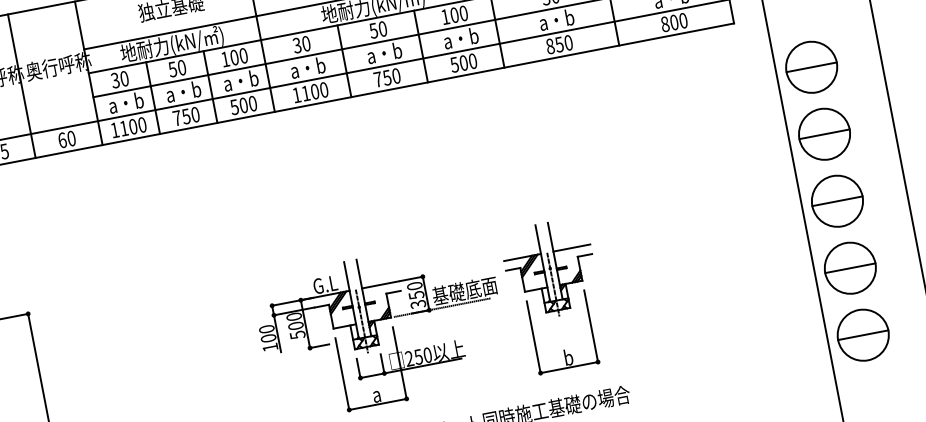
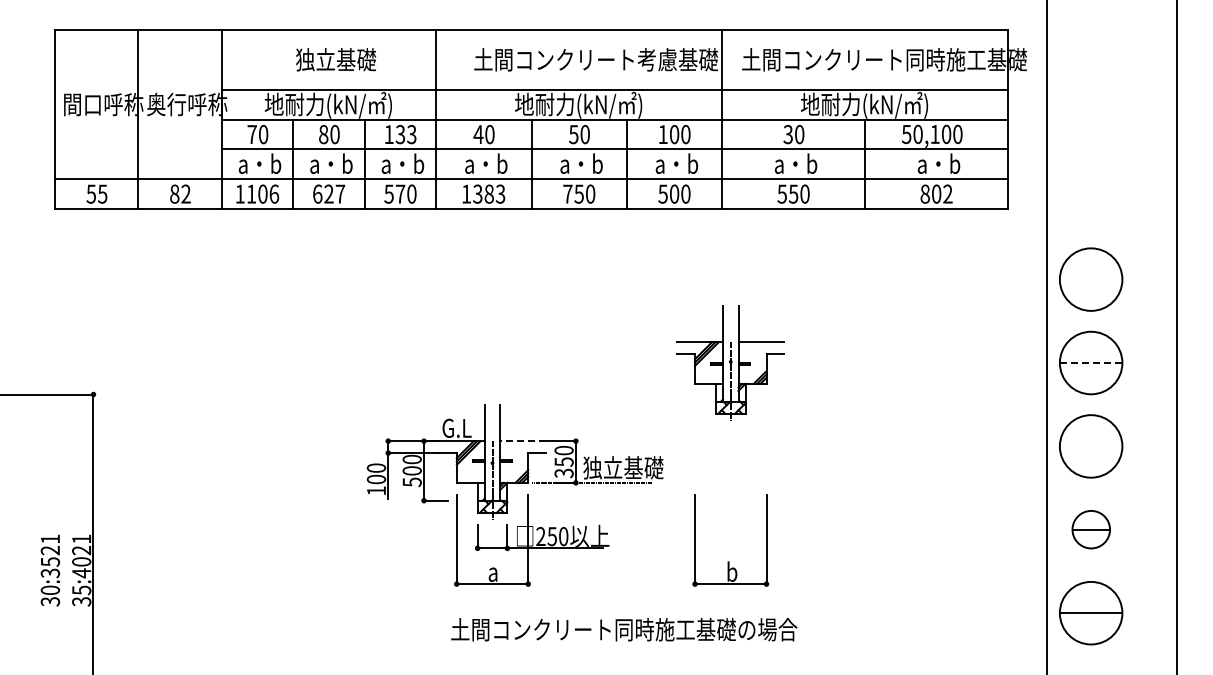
text: (682, 20) -> (947, 193), 800 -> 802
text: (297, 45) -> (478, 134), 30 -> 40
text: (549, 46) -> (781, 193), 850 -> 550
text: (238, 56) -> (405, 134), 100 -> 133
line: (811, 67) -> (1090, 279), removed
text: (172, 69) -> (323, 134), 50 -> 80
text: (114, 80) -> (251, 134), 30 -> 70
text: (315, 91) -> (489, 193), 1100 -> 1383
text: (243, 104) -> (400, 193), 500 -> 570
text: (186, 115) -> (329, 193), 750 -> 627
text: (142, 124) -> (274, 193), 1100 -> 1106
line: (824, 134) -> (1091, 363), solid -> dashed
text: (66, 138) -> (180, 193), 60 -> 82
line: (836, 201) -> (1090, 446), removed
part: (850, 267) -> (1091, 529), size x0.6
part: (550, 269) -> (730, 362), moved
line: (380, 285) -> (523, 441), solid -> dashed
text: (465, 290) -> (623, 467), 基礎底面 -> 独立基礎

